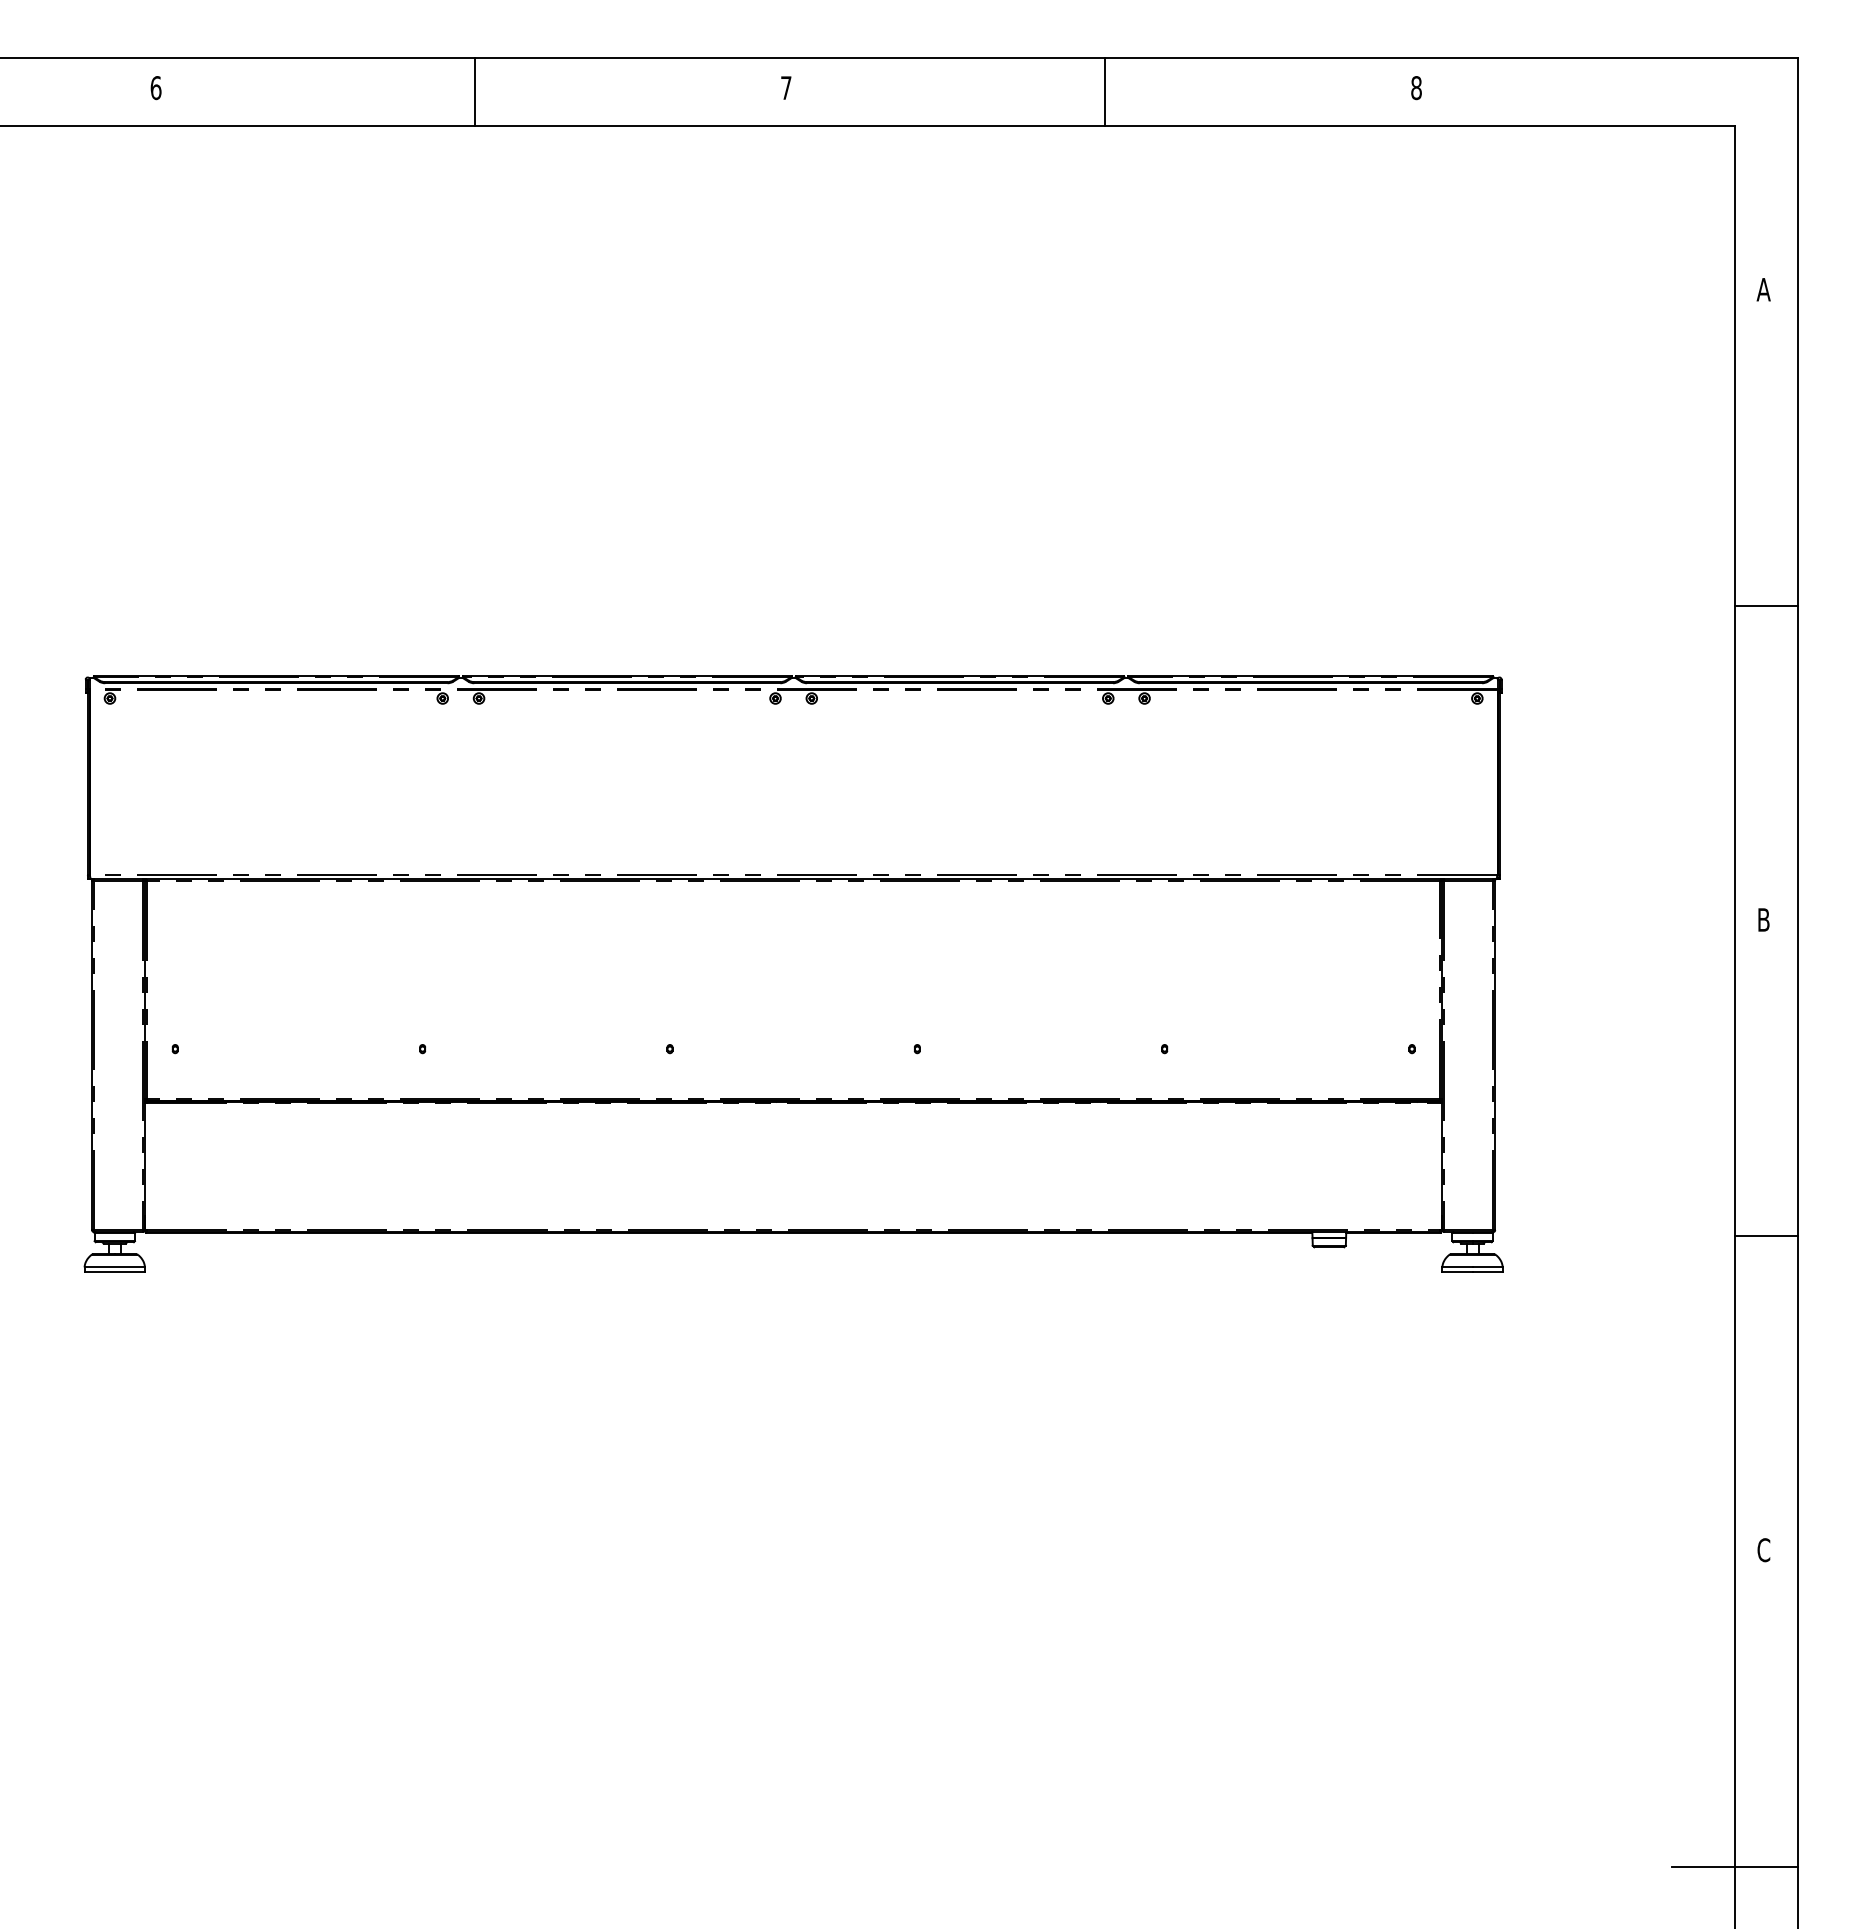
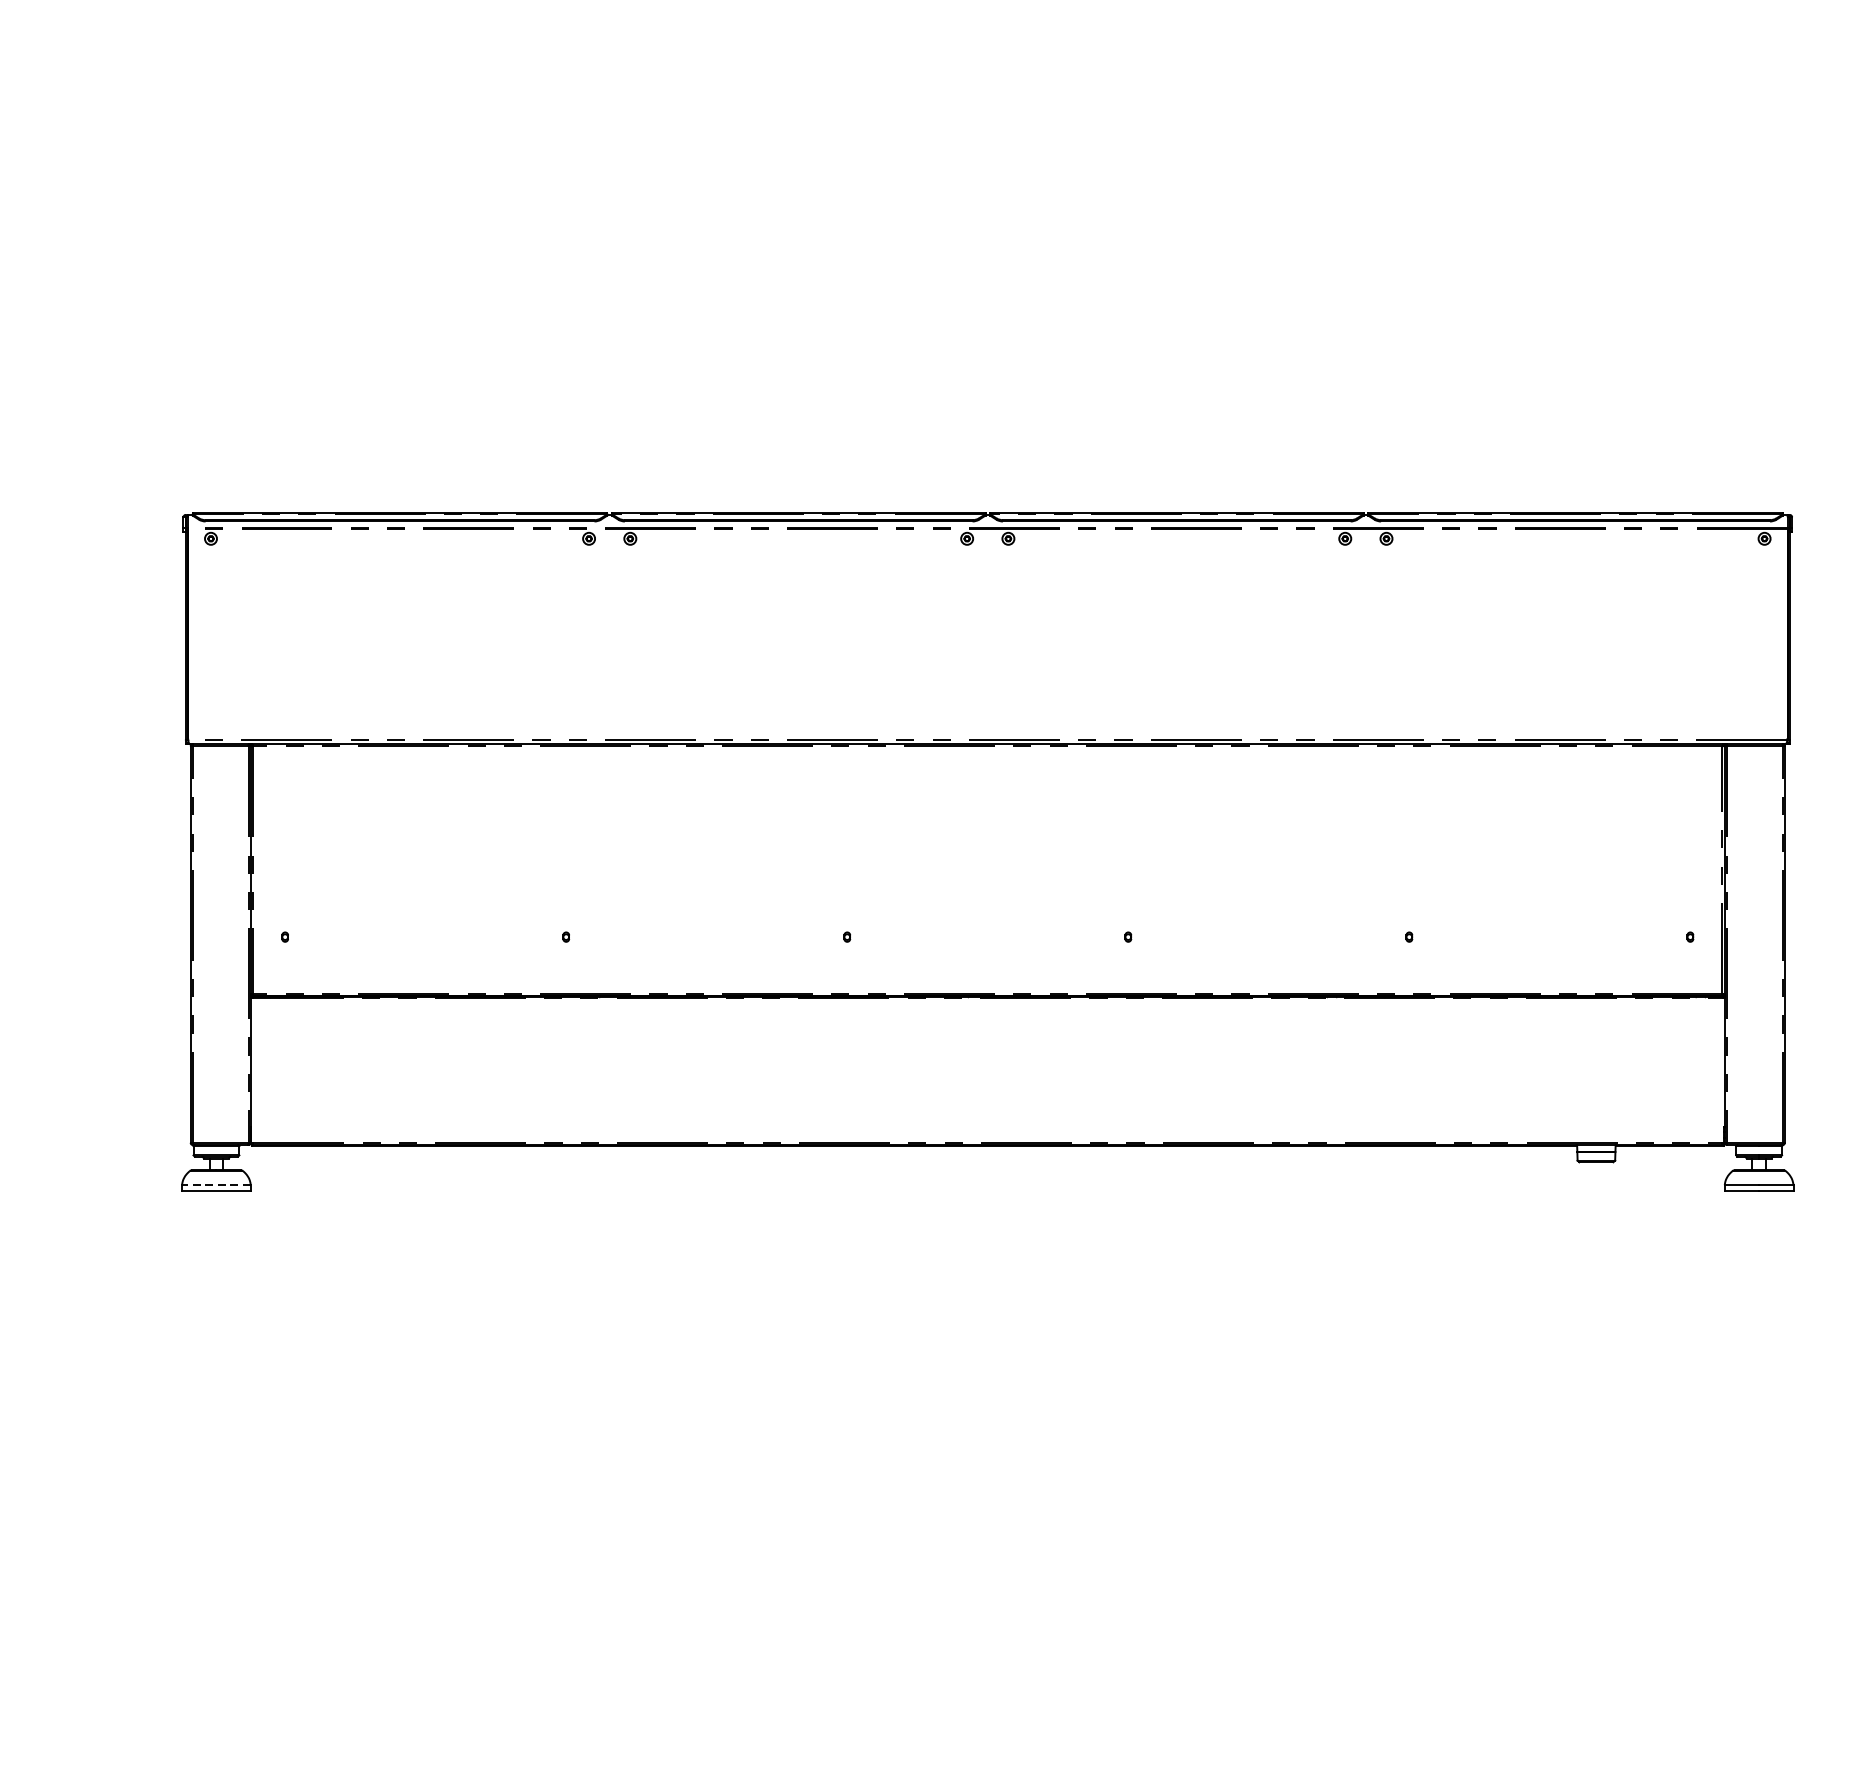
line: (114, 1267) -> (216, 1185), solid -> dashed

